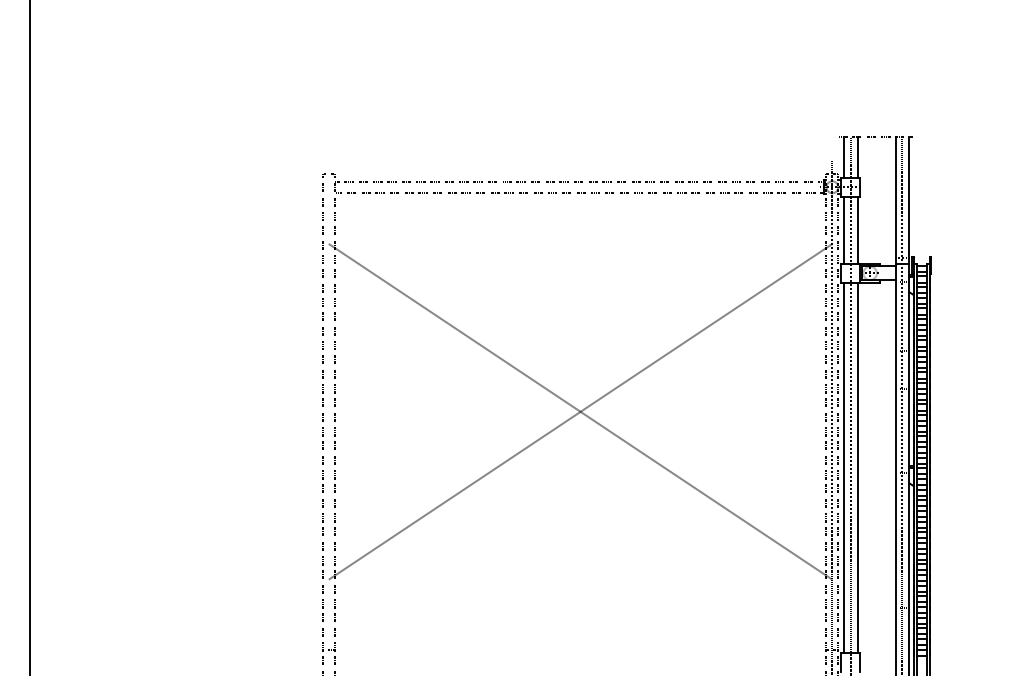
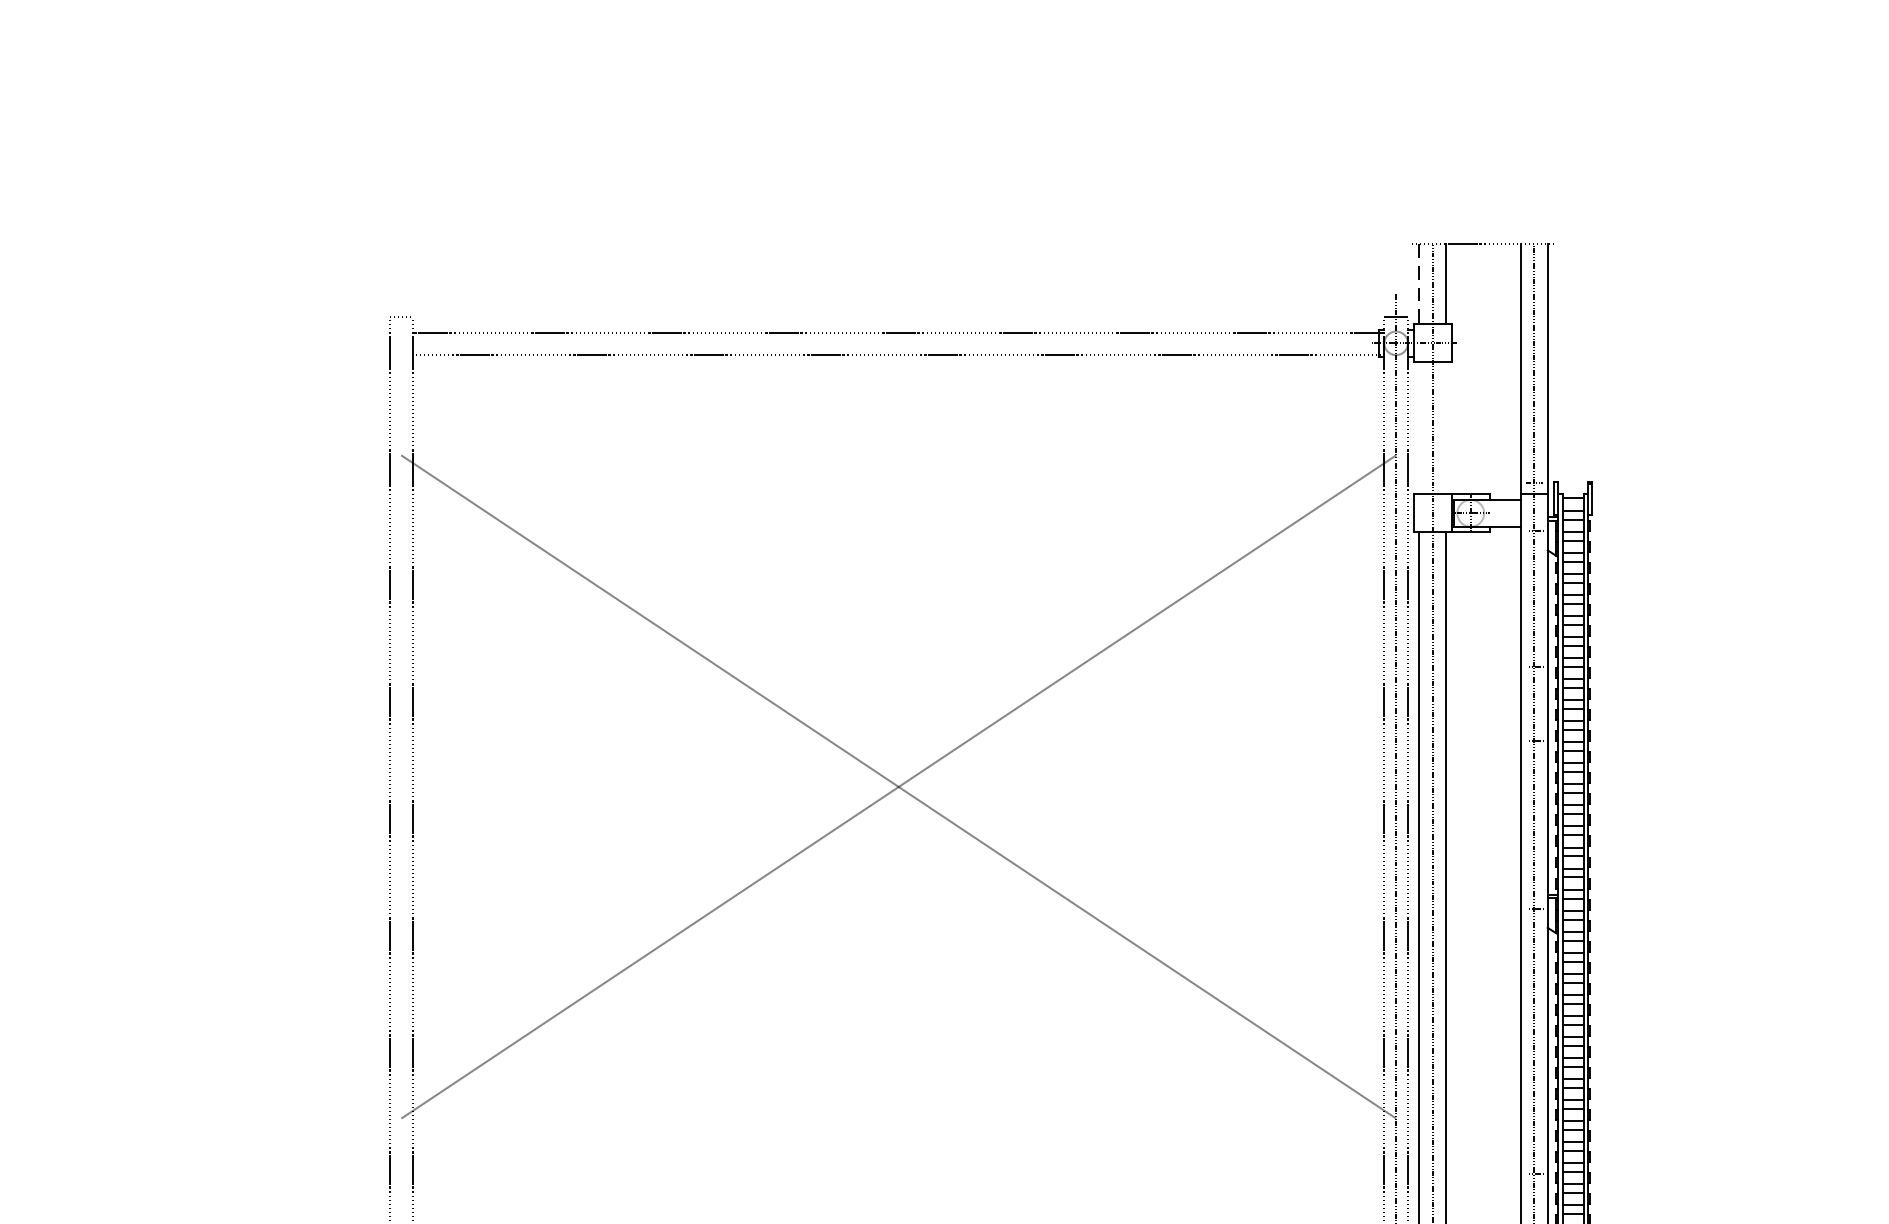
line: (844, 157) -> (1420, 284), solid -> dashed
line: (844, 229) -> (1420, 426), removed
line: (857, 229) -> (1445, 426), removed

